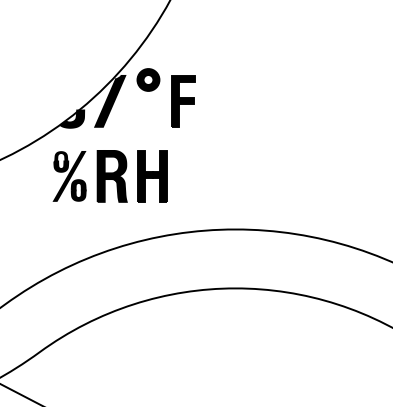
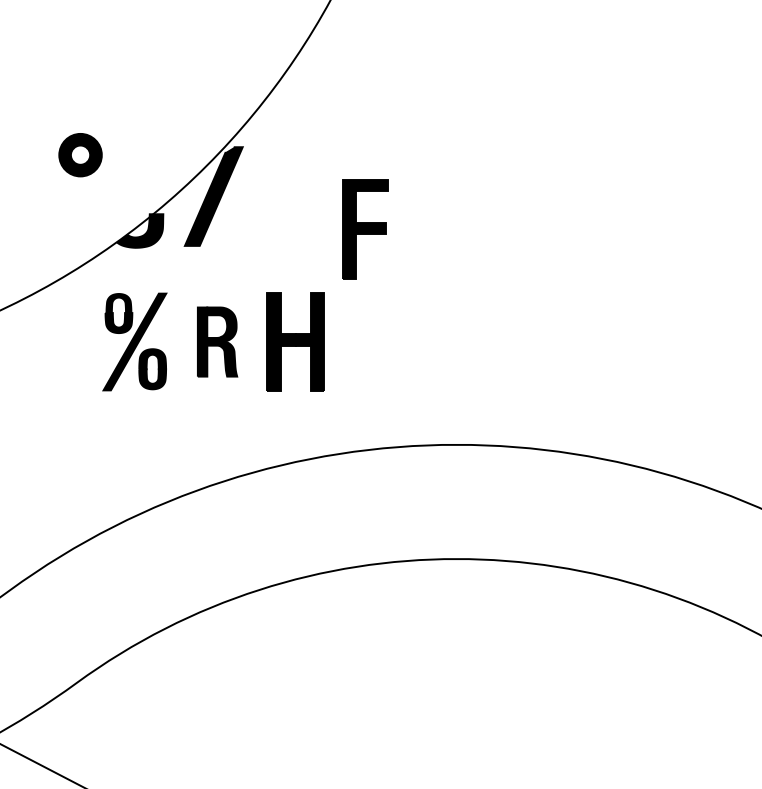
part: (148, 79) -> (80, 154), moved
part: (183, 101) -> (365, 229), moved
part: (111, 176) -> (216, 342), size x0.7

